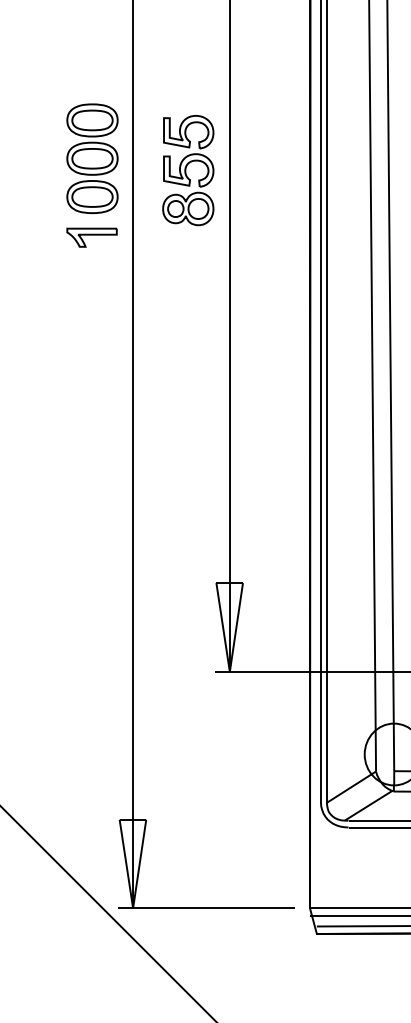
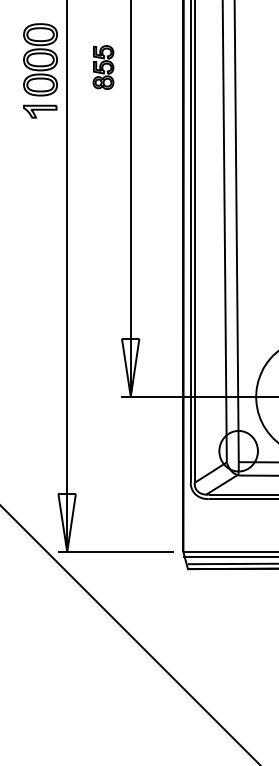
part: (188, 170) -> (103, 67), size x0.6

